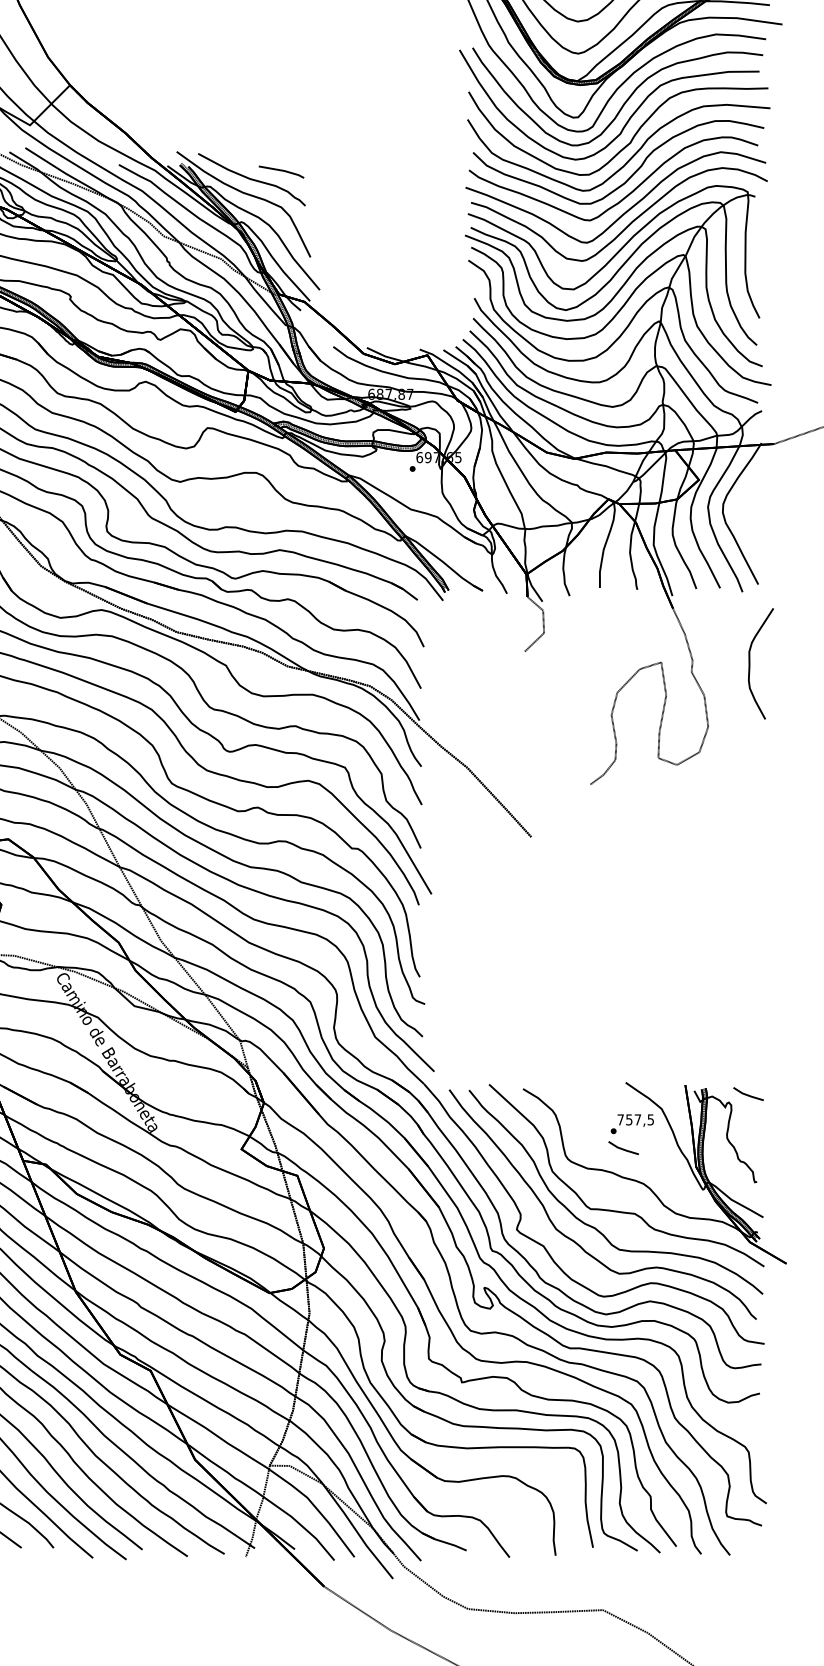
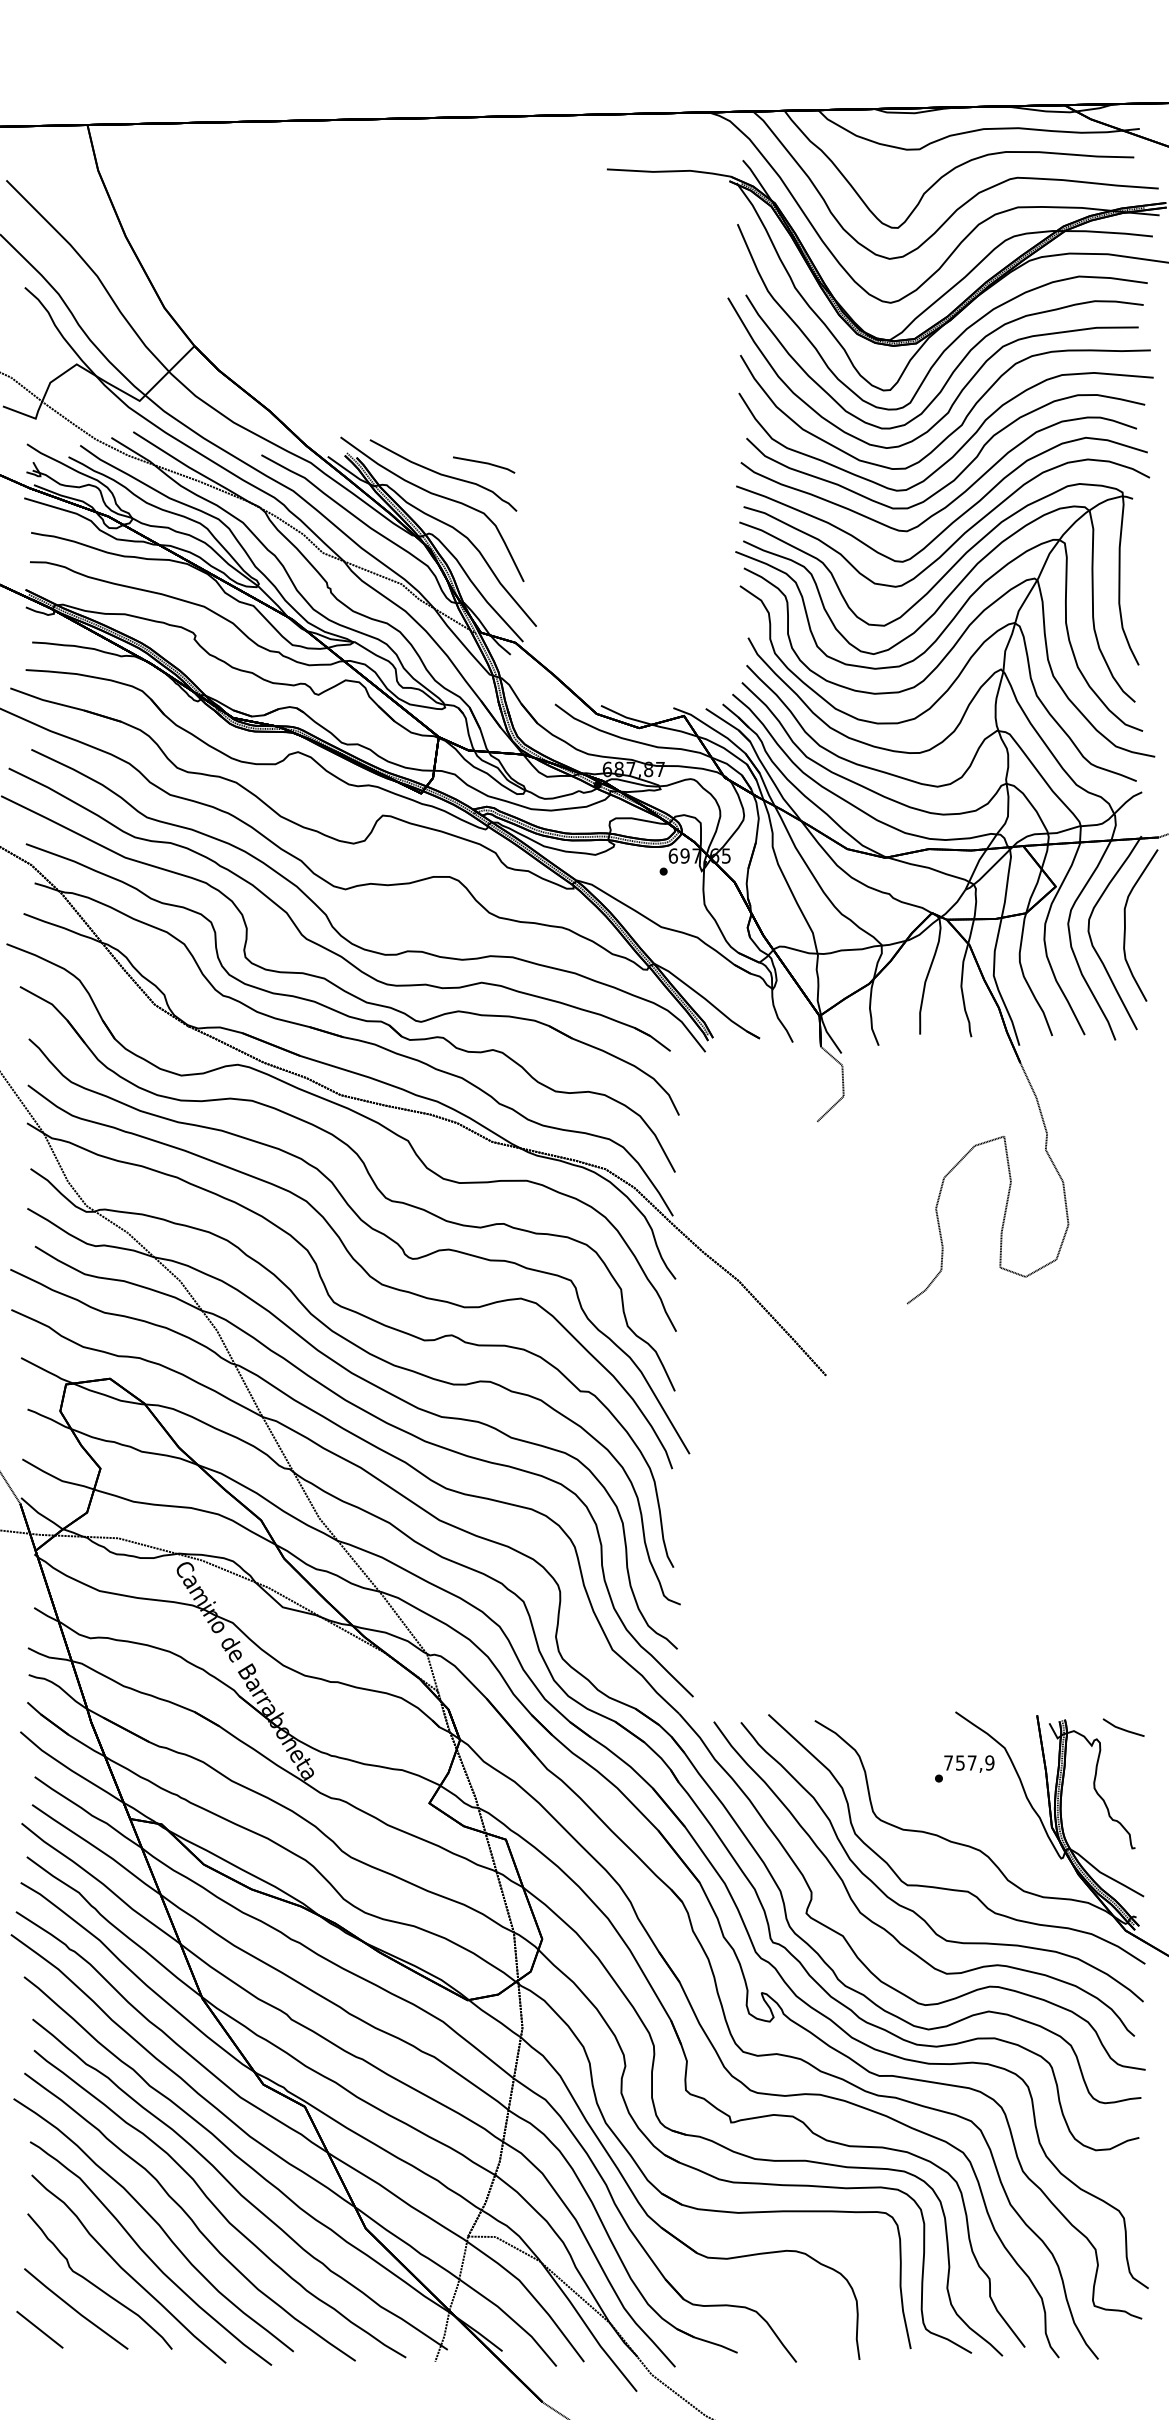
curve: (749, 663) -> (1125, 925), moved
text: (650, 1119) -> (989, 1762), 757,5 -> 757,9
line: (623, 1148) -> (952, 1802), removed

